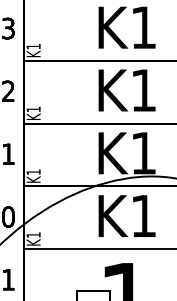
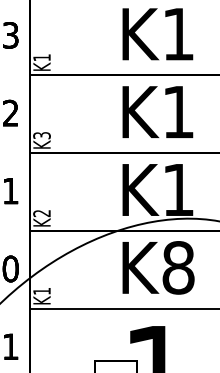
text: (33, 109) -> (41, 135), K1 -> K3
text: (33, 172) -> (41, 213), K1 -> K2
text: (143, 215) -> (178, 267), K1 -> K8

